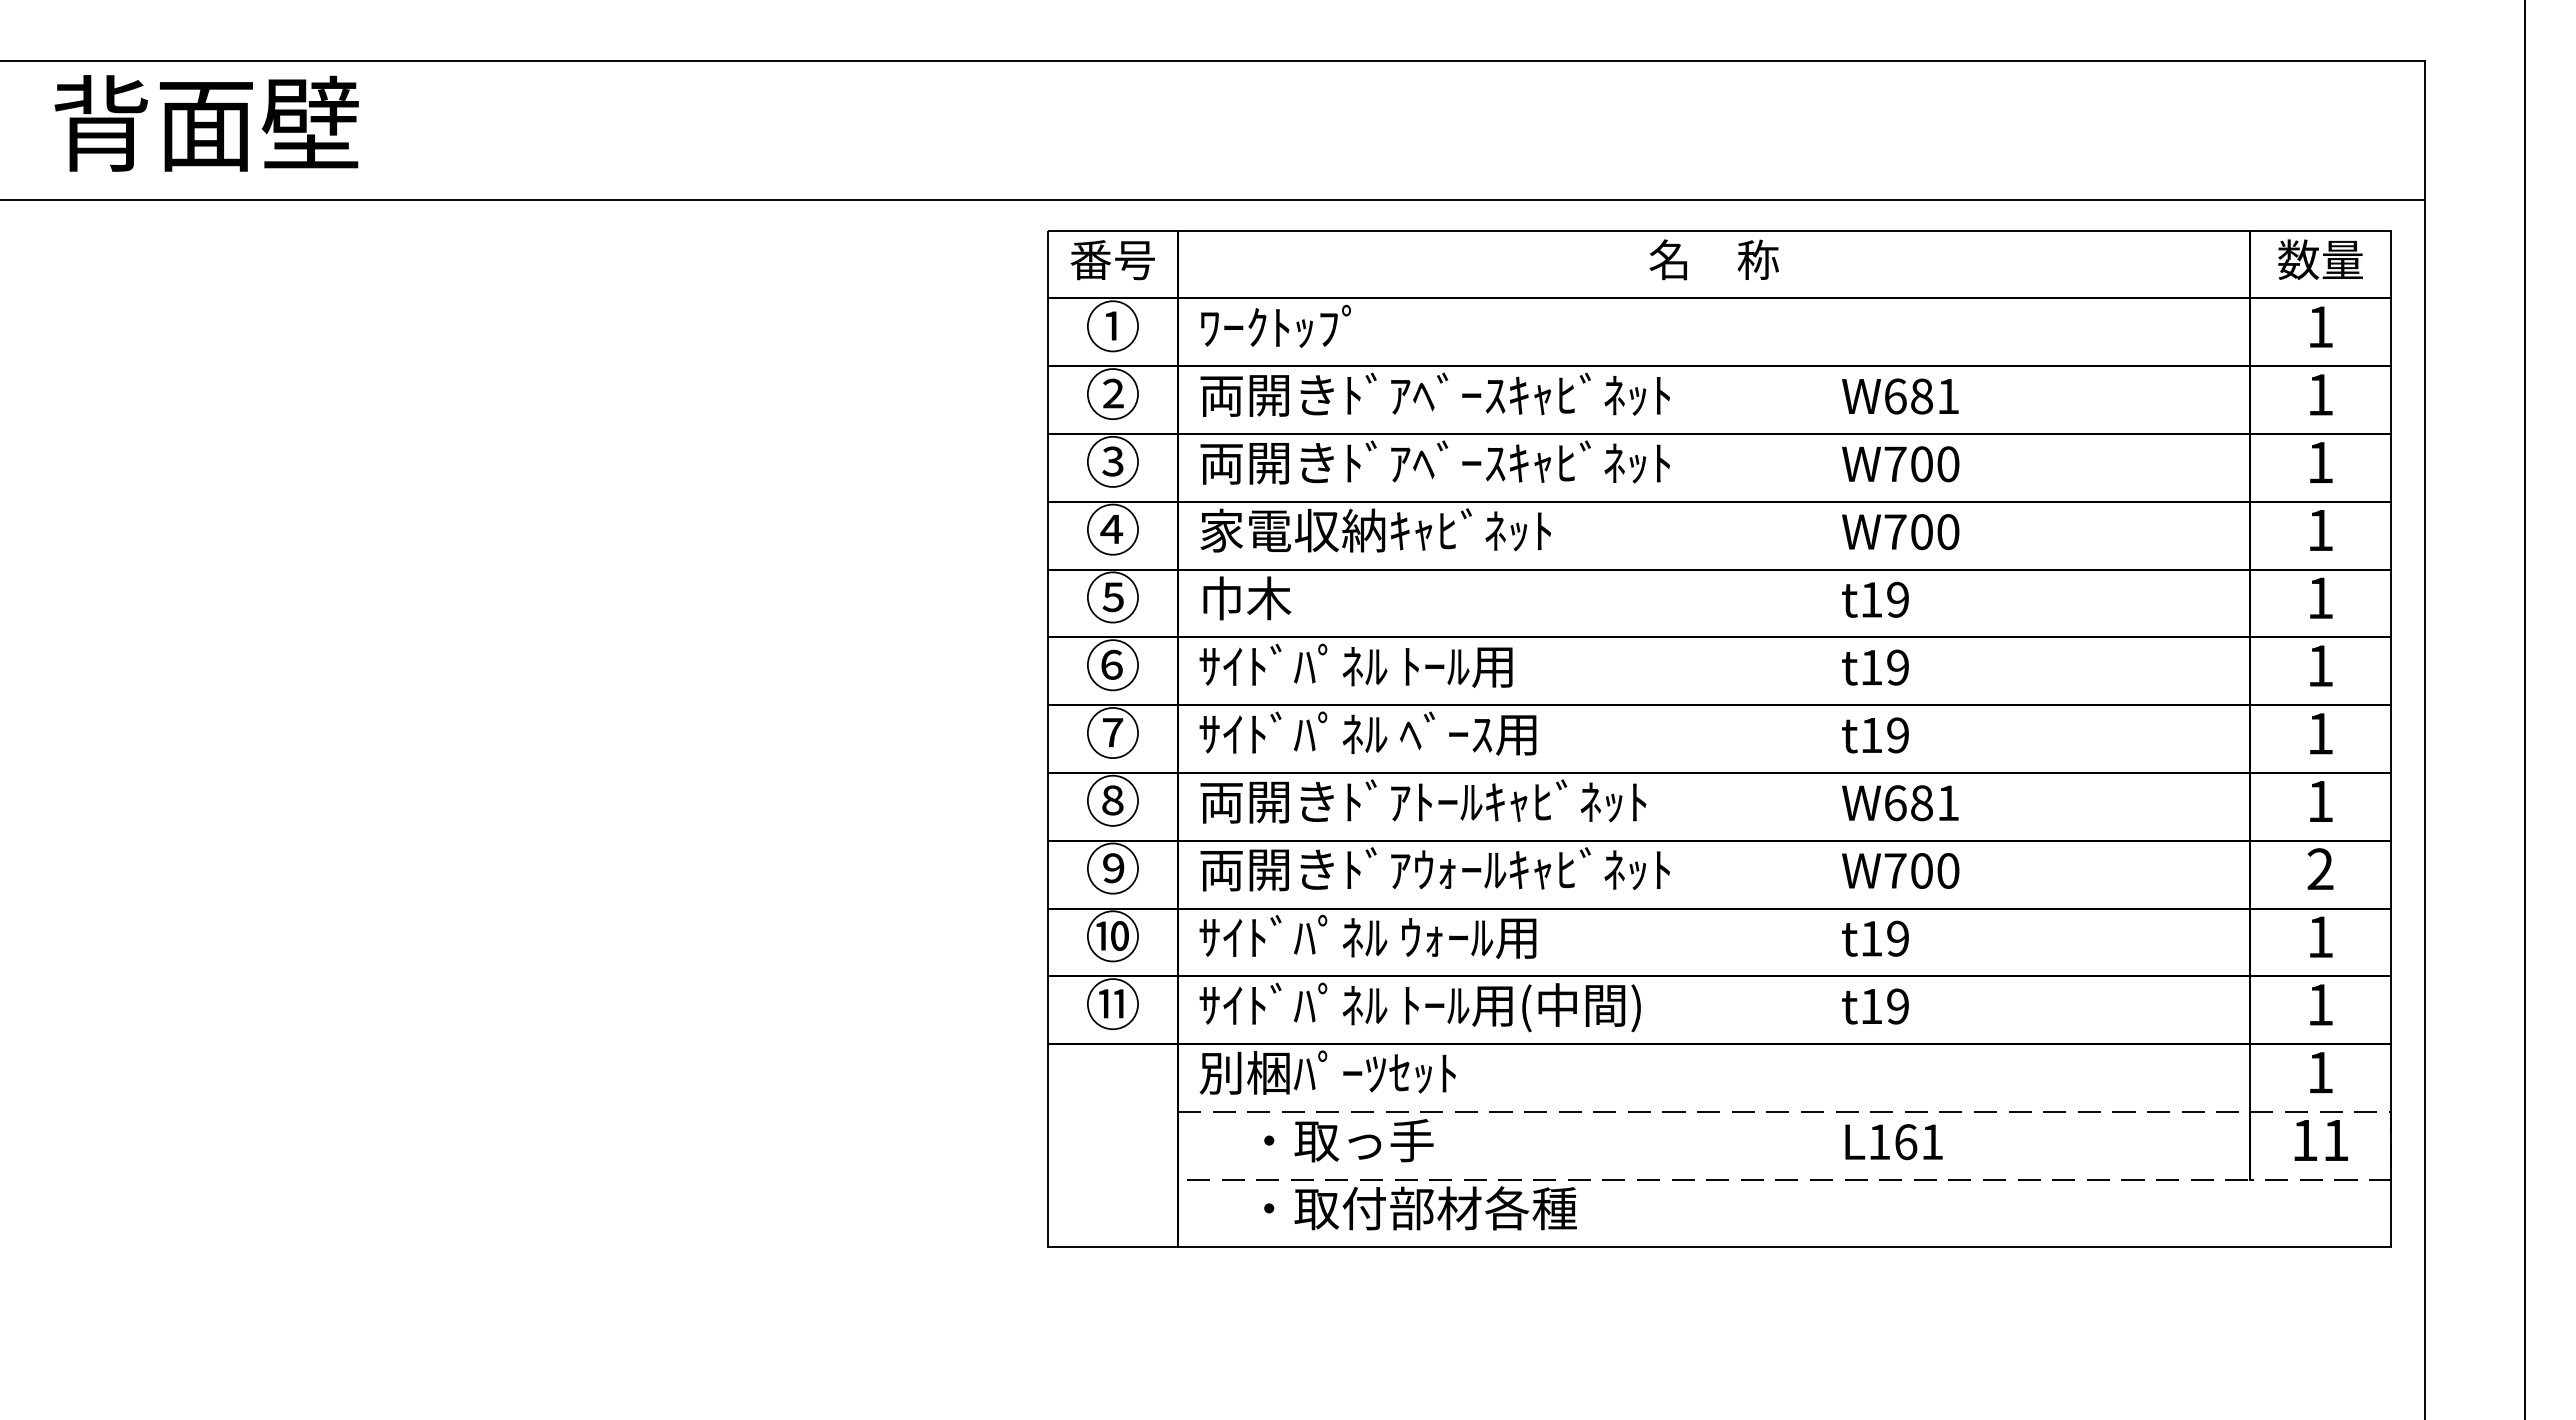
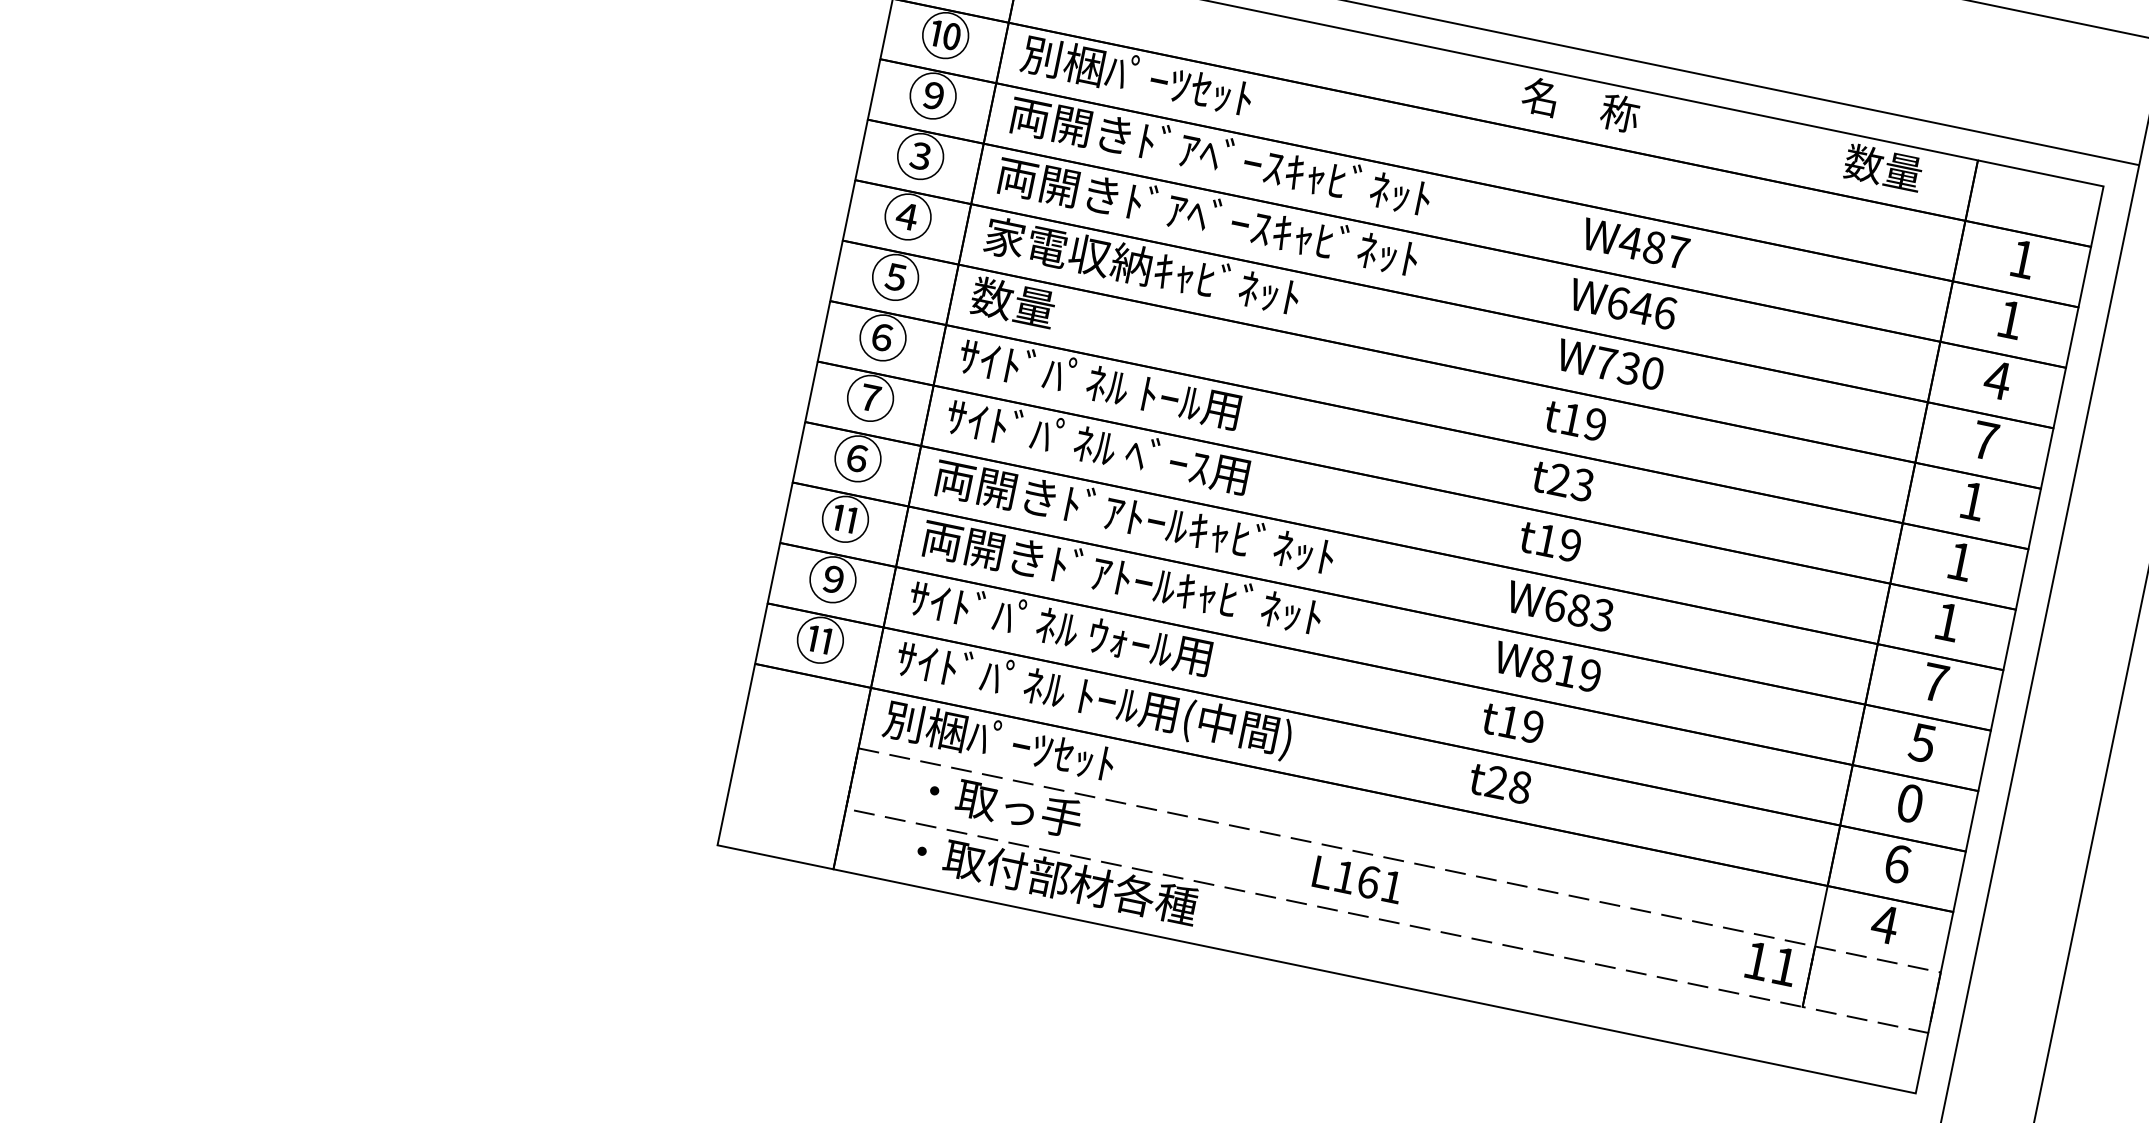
text: (1713, 259) -> (1580, 104), moved
text: (2320, 259) -> (1883, 167), moved
text: (1112, 325) -> (945, 34), ① -> ⑩
text: (1327, 326) -> (1137, 75), ﾜｰｸﾄｯﾌﾟ -> 別梱ﾊﾟｰﾂｾｯﾄ
text: (1113, 393) -> (933, 95), ② -> ⑨
text: (1921, 396) -> (1653, 247), W681 -> W487
text: (2320, 462) -> (1997, 380), 1 -> 4
text: (1921, 464) -> (1641, 308), W700 -> W646
text: (2320, 530) -> (1985, 440), 1 -> 7
text: (1921, 531) -> (1629, 367), W700 -> W730
text: (1245, 598) -> (1013, 302), 巾木 -> 数量
text: (1884, 667) -> (1570, 482), t19 -> t23
text: (1112, 800) -> (857, 458), ⑧ -> ⑥
text: (2320, 801) -> (1935, 682), 1 -> 7
text: (1947, 803) -> (1601, 615), W681 -> W683
text: (1111, 868) -> (844, 518), ⑨ -> ⑪
text: (1542, 868) -> (1228, 598), 両開きﾄﾞｱｳｫｰﾙｷｬﾋﾞﾈｯﾄ -> 両開きﾄﾞｱﾄｰﾙｷｬﾋﾞﾈｯﾄ
text: (2320, 869) -> (1922, 743), 2 -> 5
text: (1921, 870) -> (1566, 670), W700 -> W819
text: (1112, 936) -> (832, 579), ⑩ -> ⑨
text: (2320, 937) -> (1909, 803), 1 -> 0
text: (2320, 1004) -> (1897, 863), 1 -> 6
text: (1884, 1006) -> (1508, 784), t19 -> t28
text: (2320, 1072) -> (1885, 924), 1 -> 4
text: (2320, 1140) -> (1770, 963), moved
text: (1893, 1142) -> (1357, 880), moved

